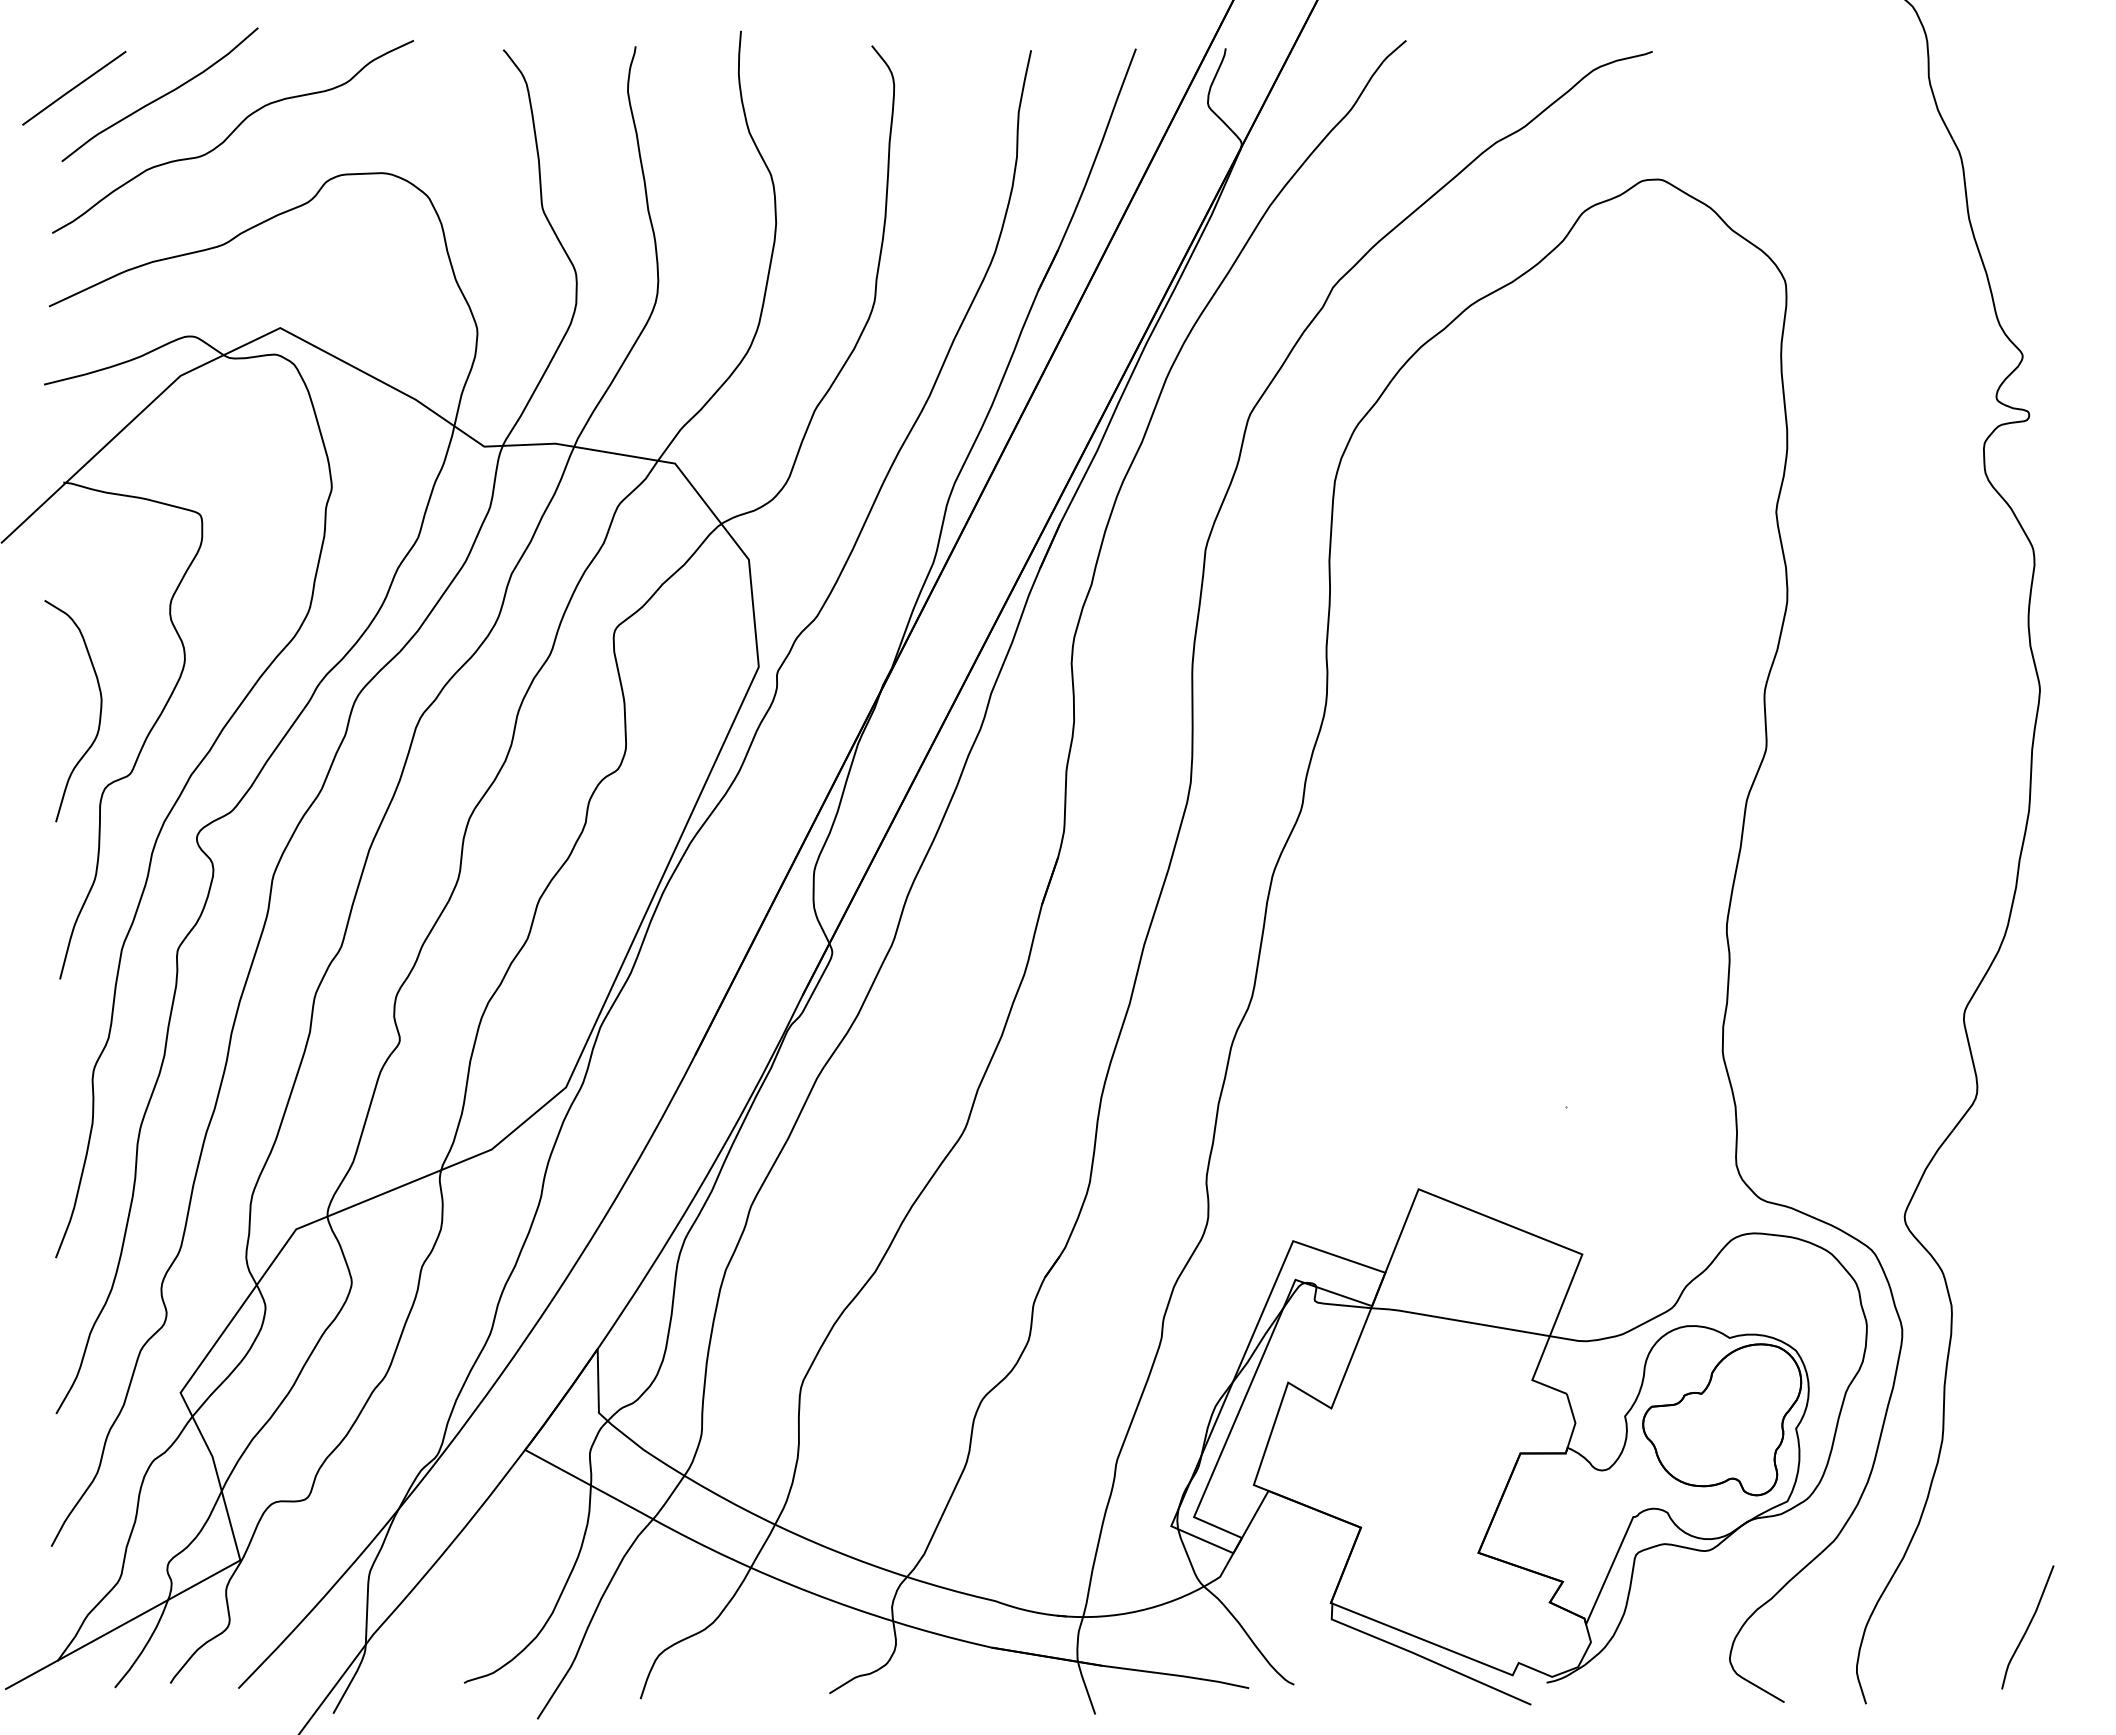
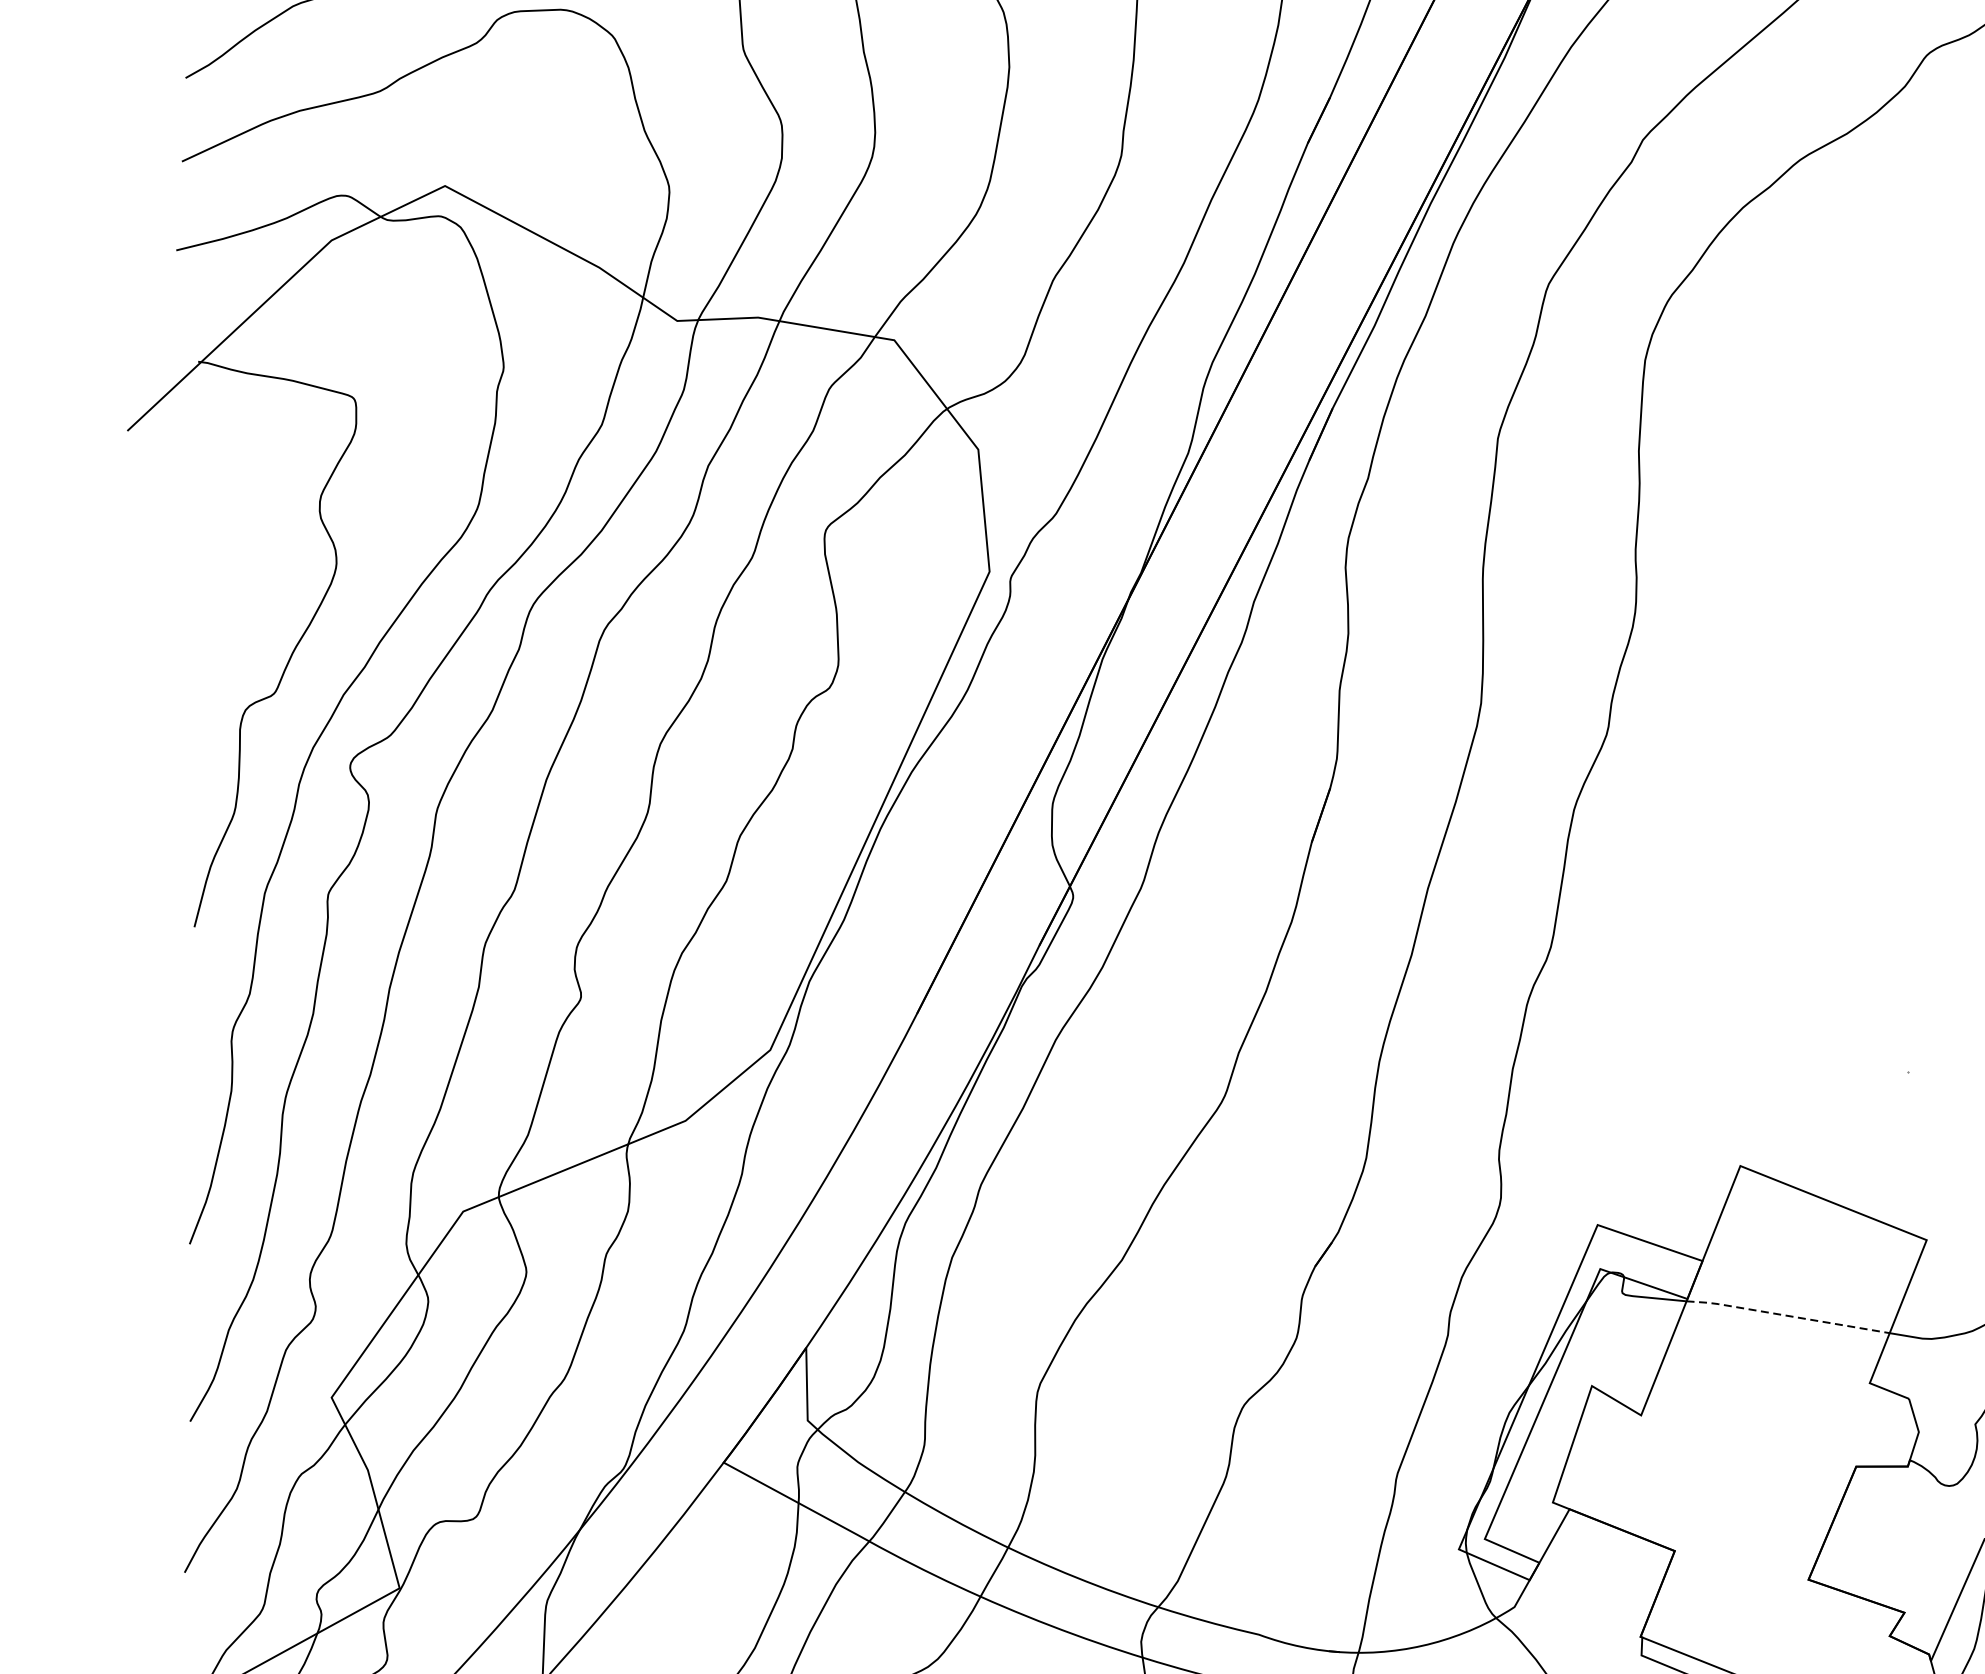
curve: (99, 713) -> (239, 624), removed
line: (1459, 1320) -> (1786, 1315), solid -> dashed

